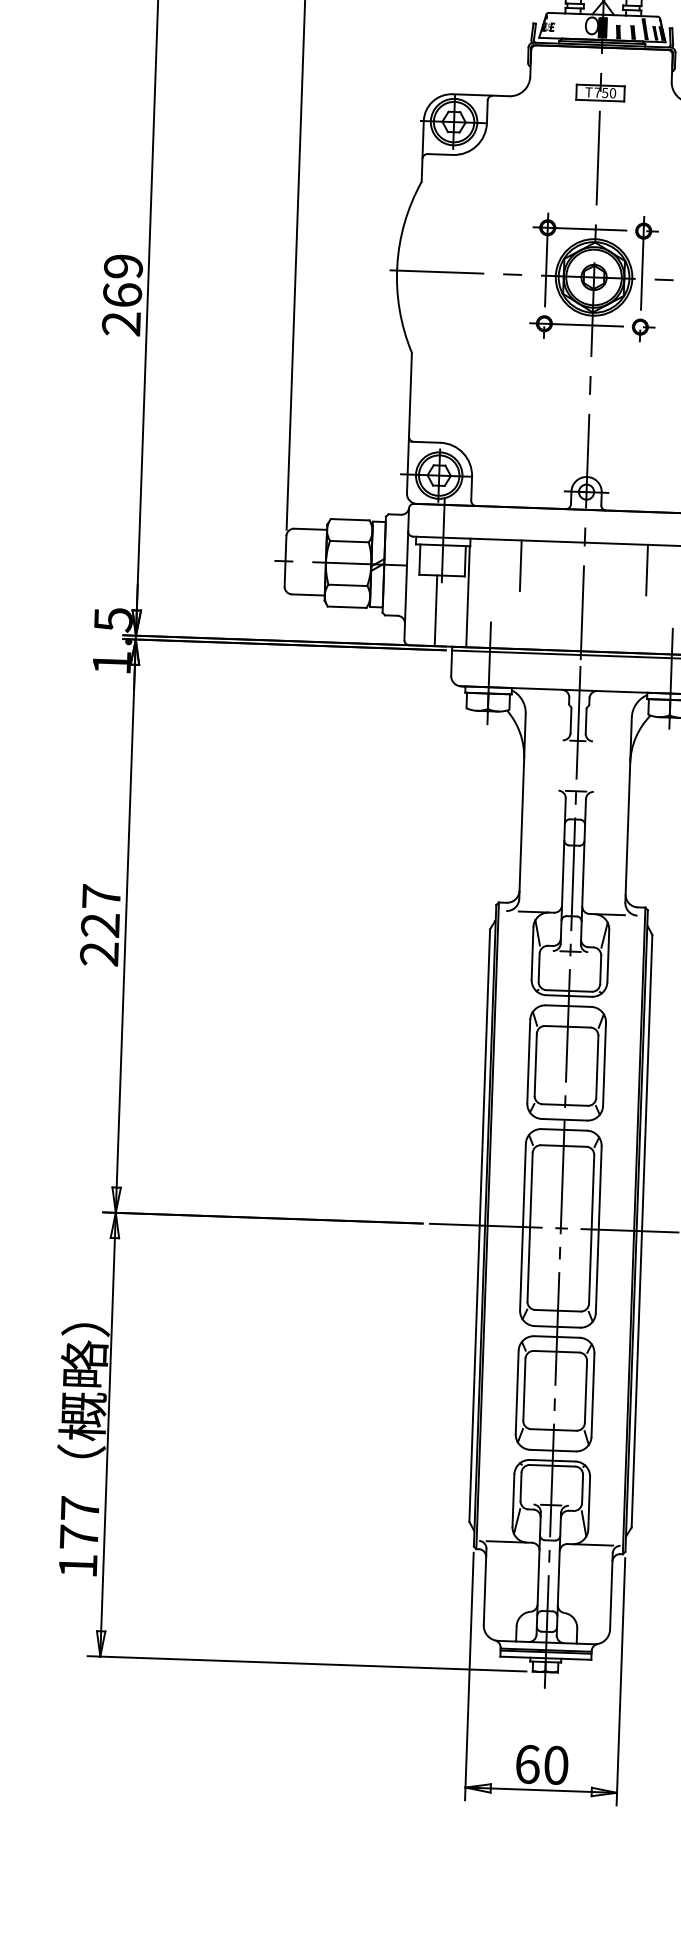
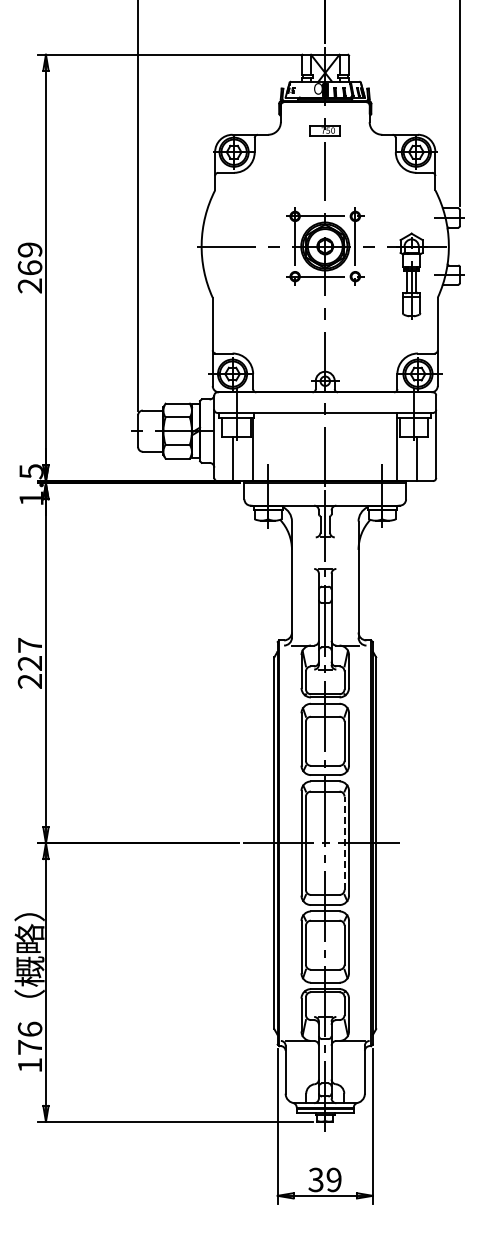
line: (520, 565) -> (285, 428), removed
line: (646, 569) -> (364, 428), removed
line: (591, 1229) -> (344, 843), solid -> dashed
text: (79, 1507) -> (29, 1028), 177 -> 176
text: (540, 1764) -> (324, 1179), 60 -> 39

